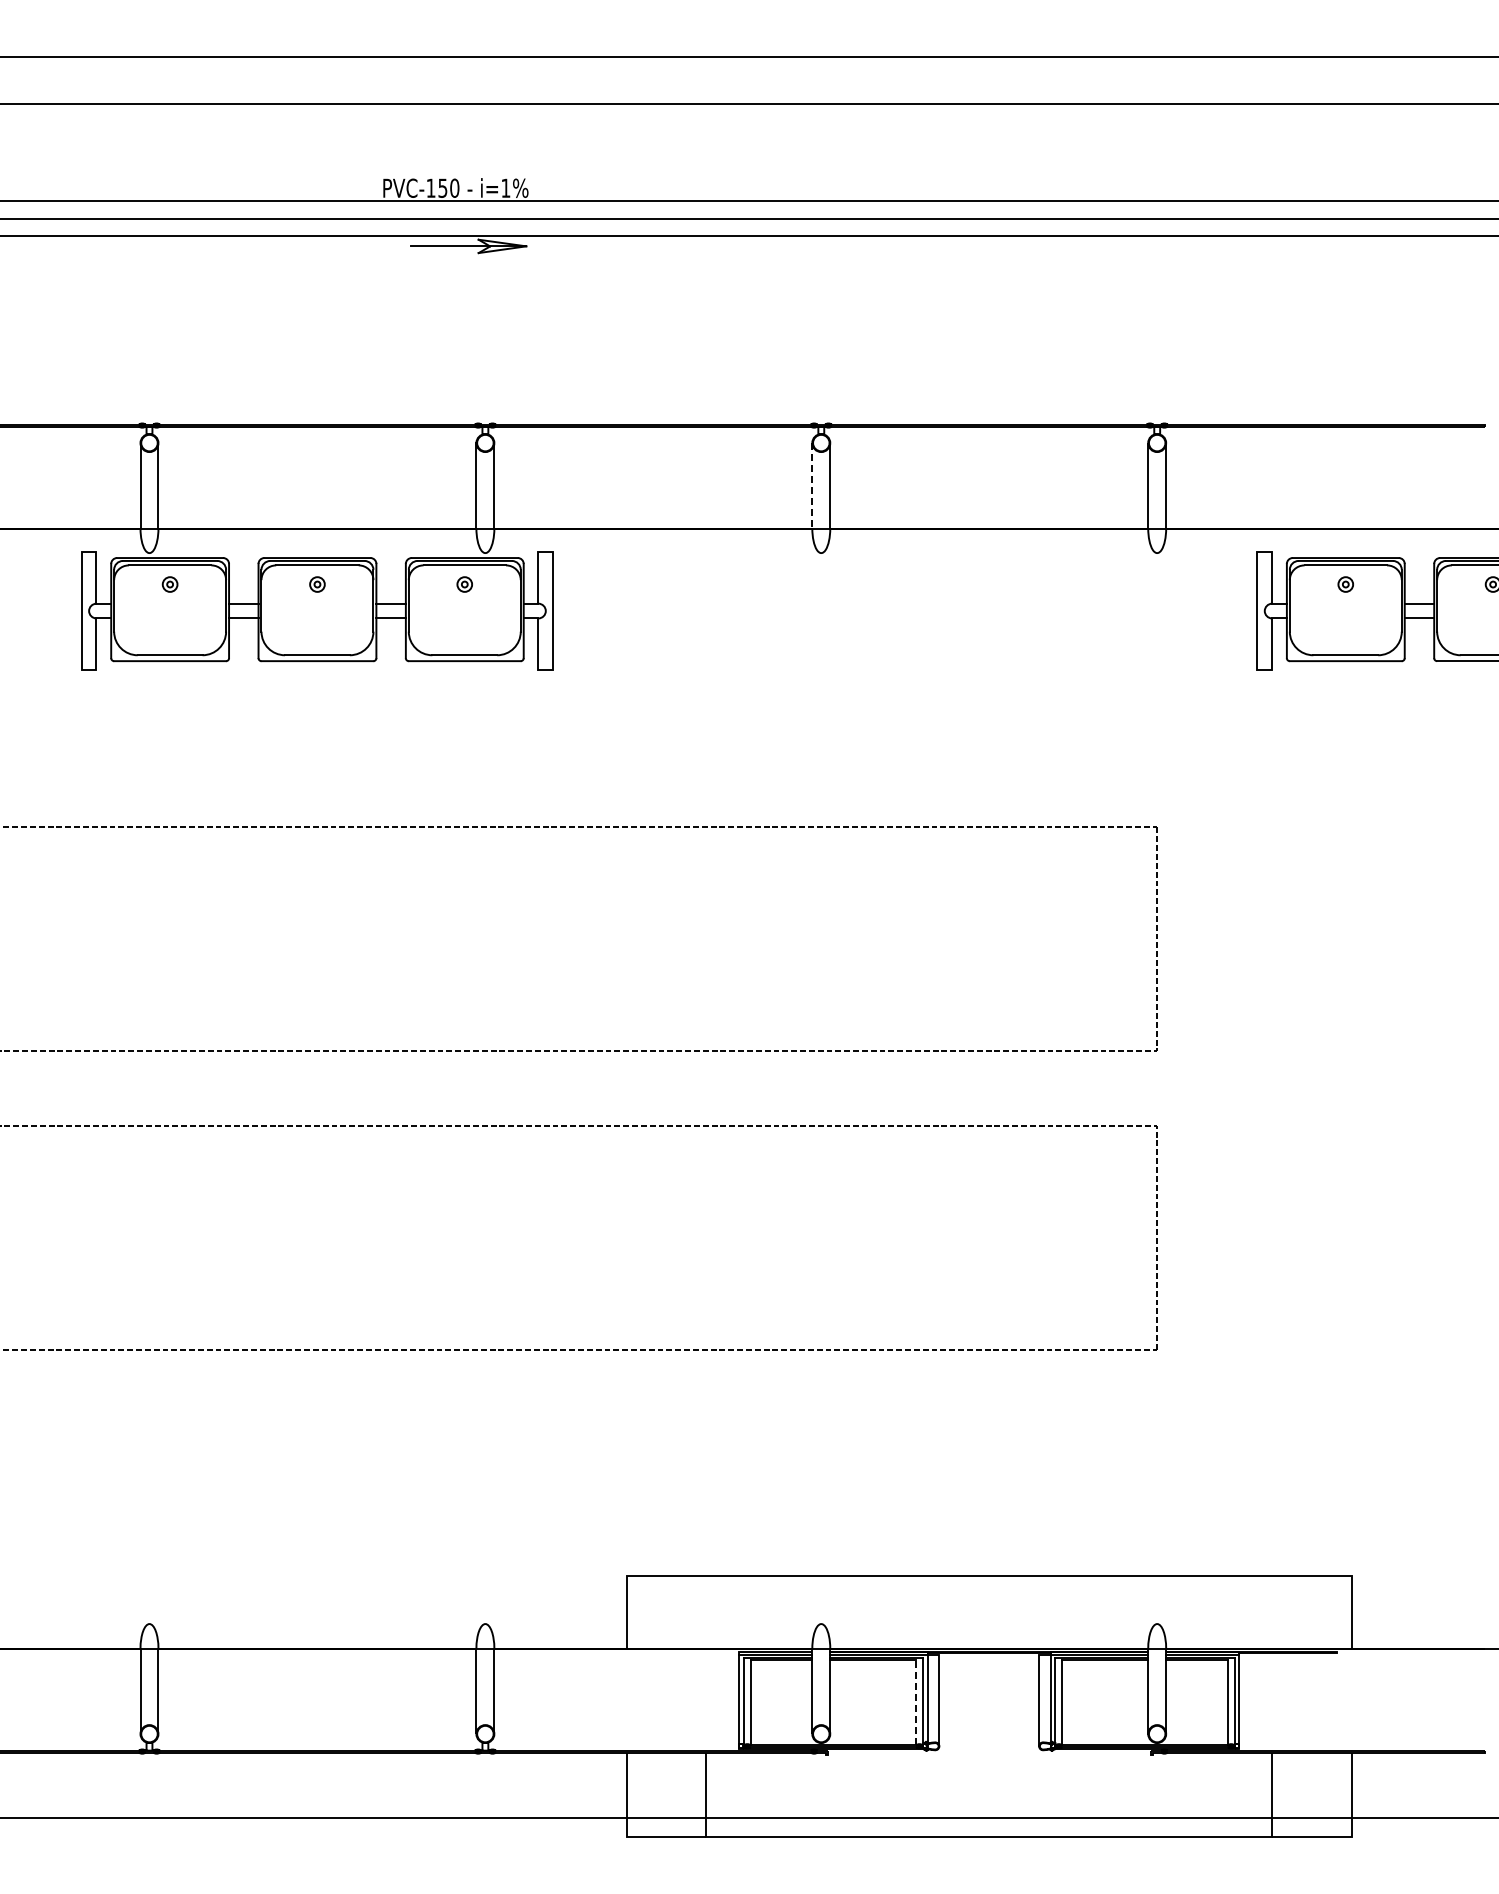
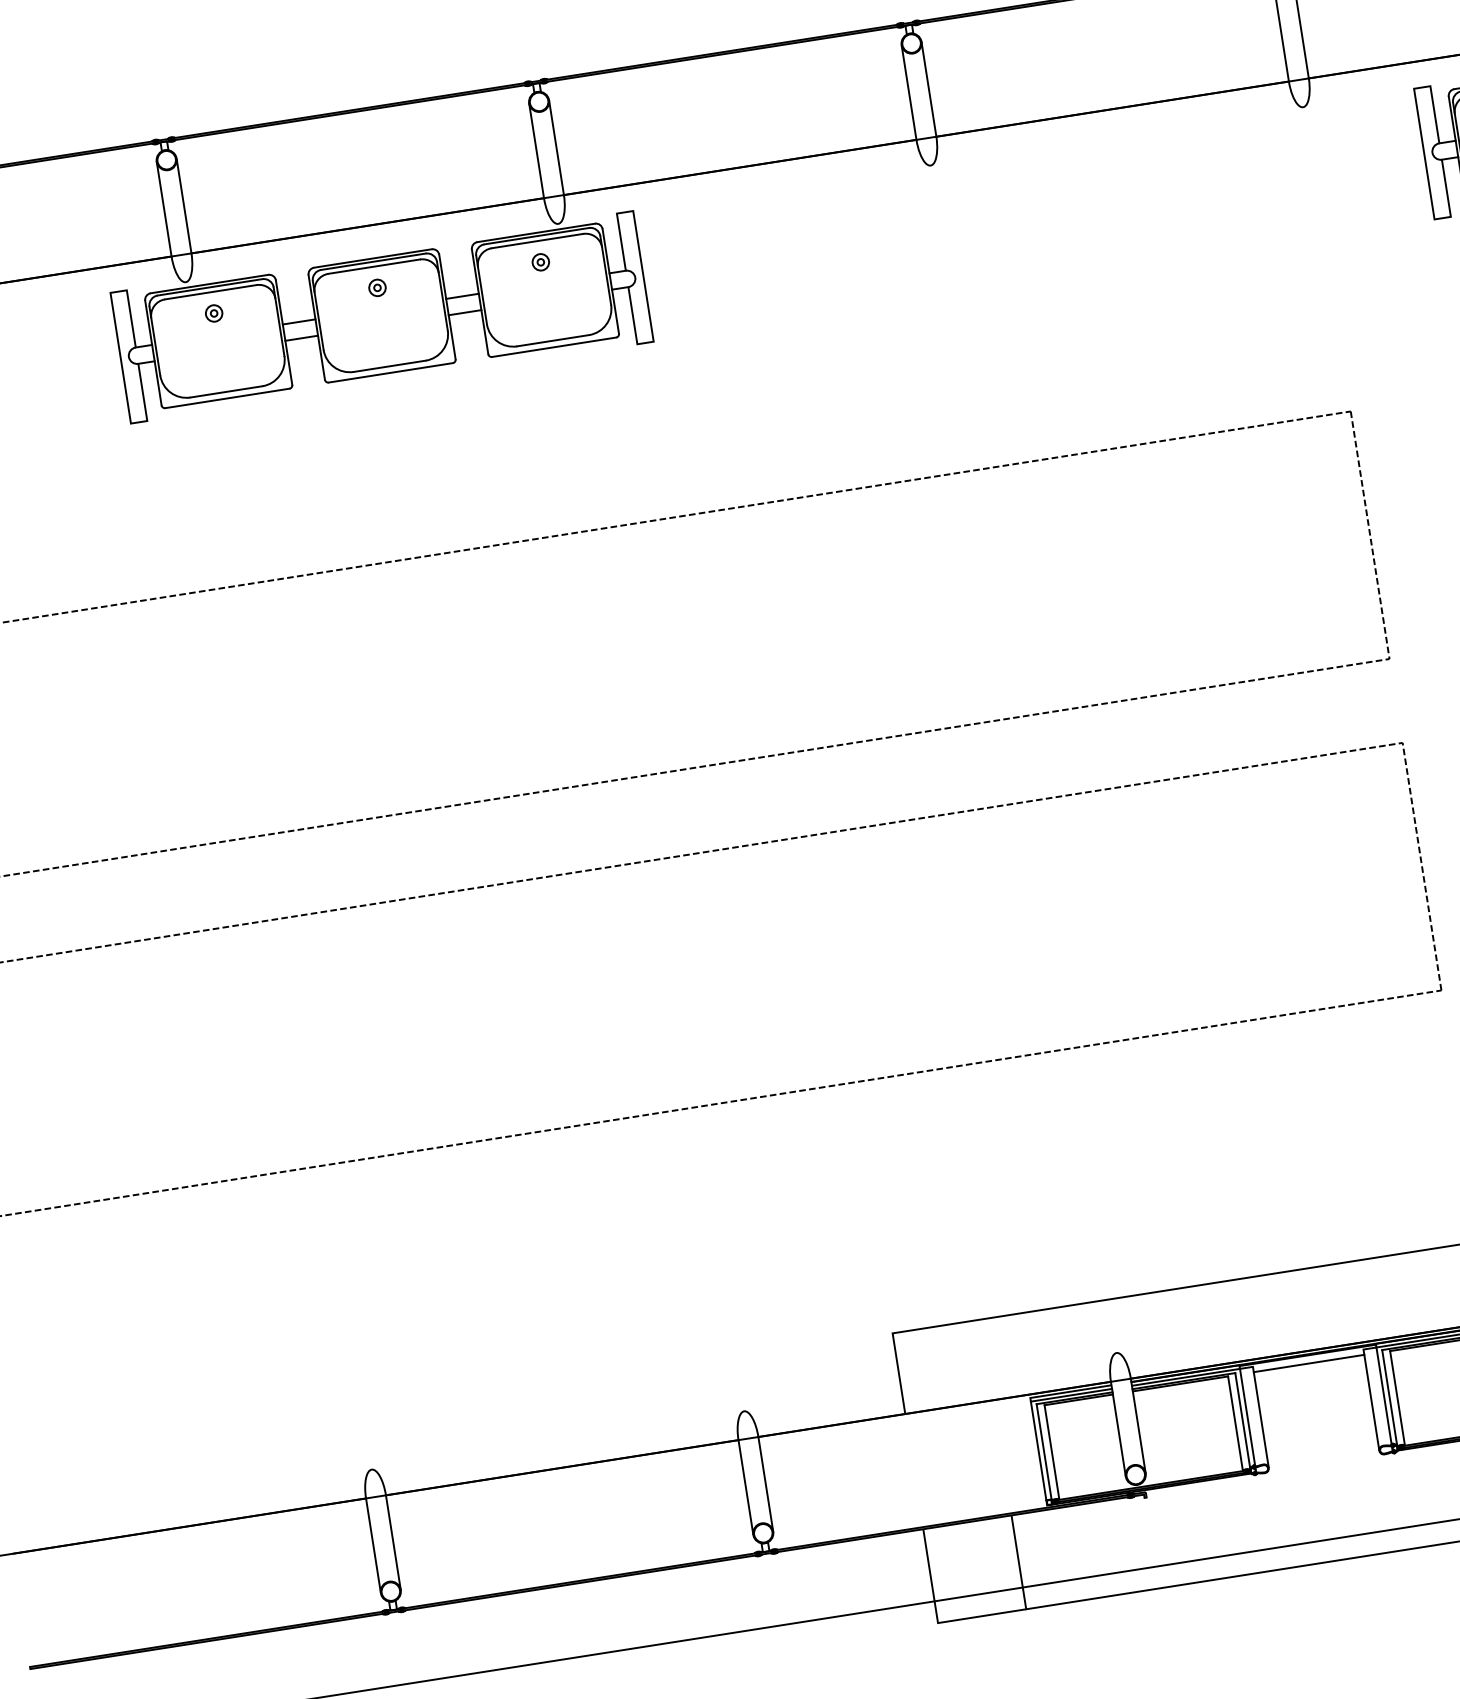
line: (812, 485) -> (909, 92), dashed -> solid
line: (989, 1659) -> (1309, 1363), added
line: (916, 1702) -> (1235, 1423), dashed -> solid

